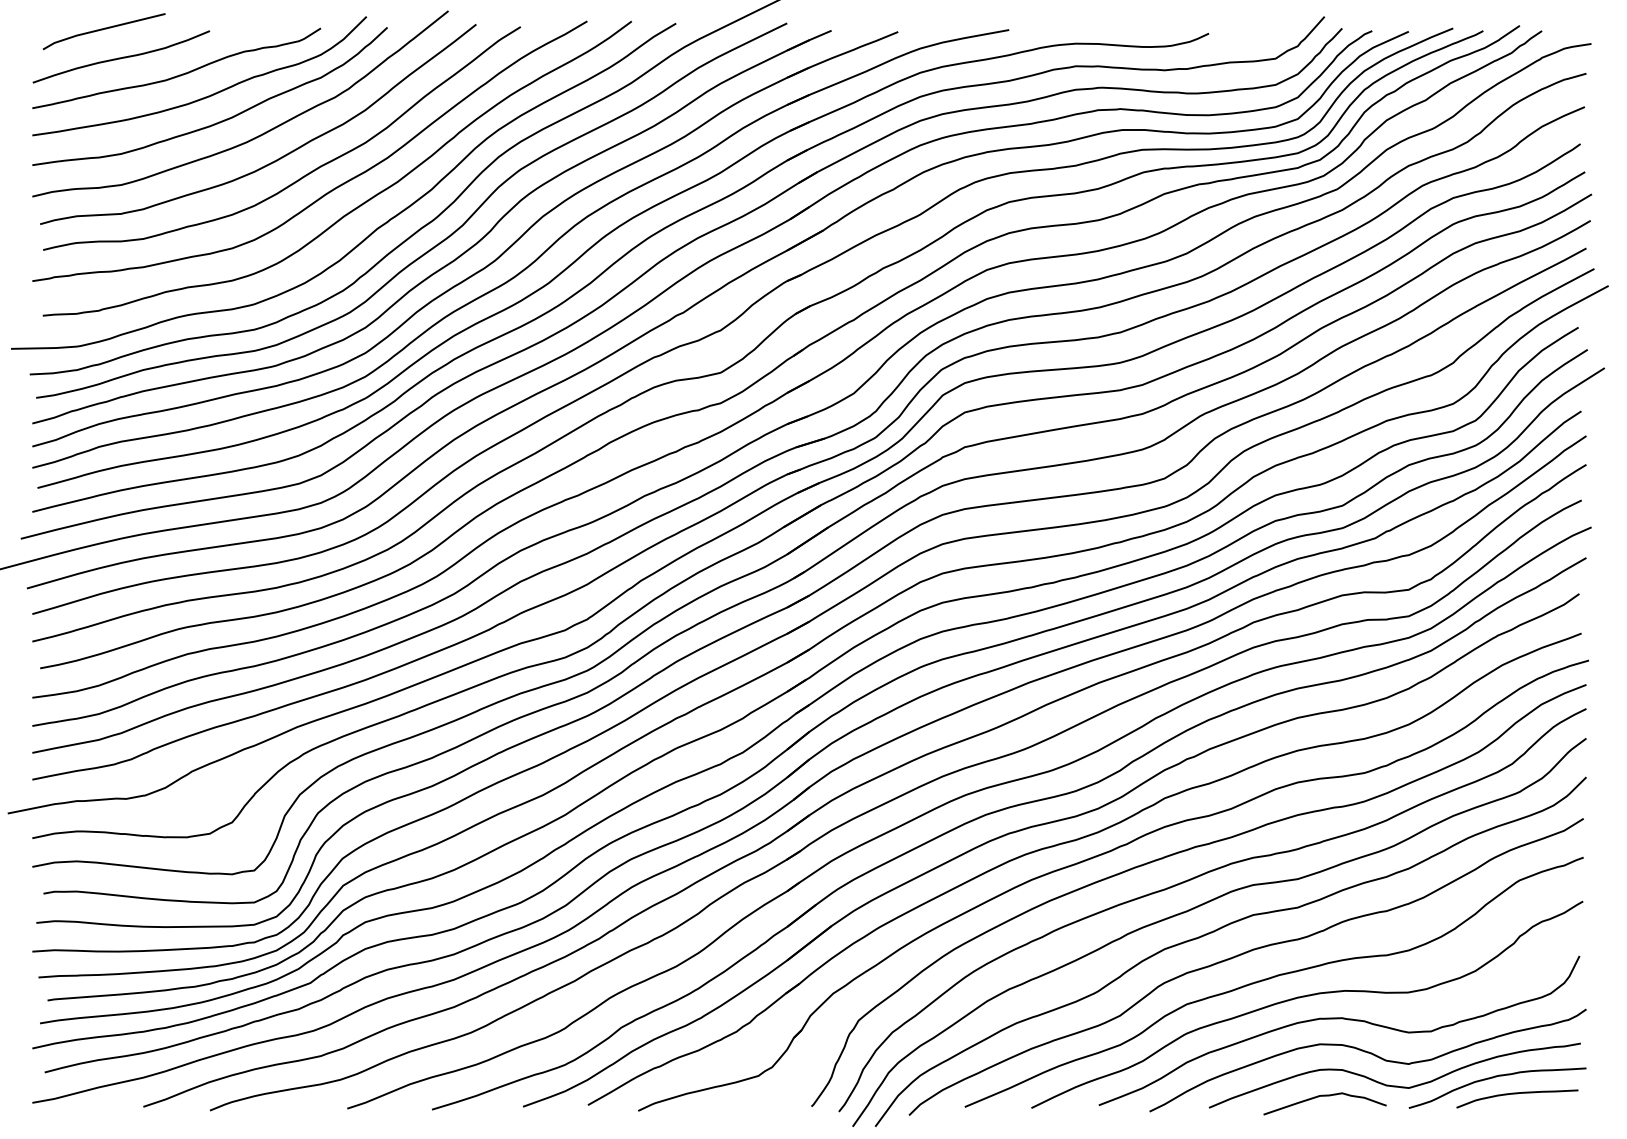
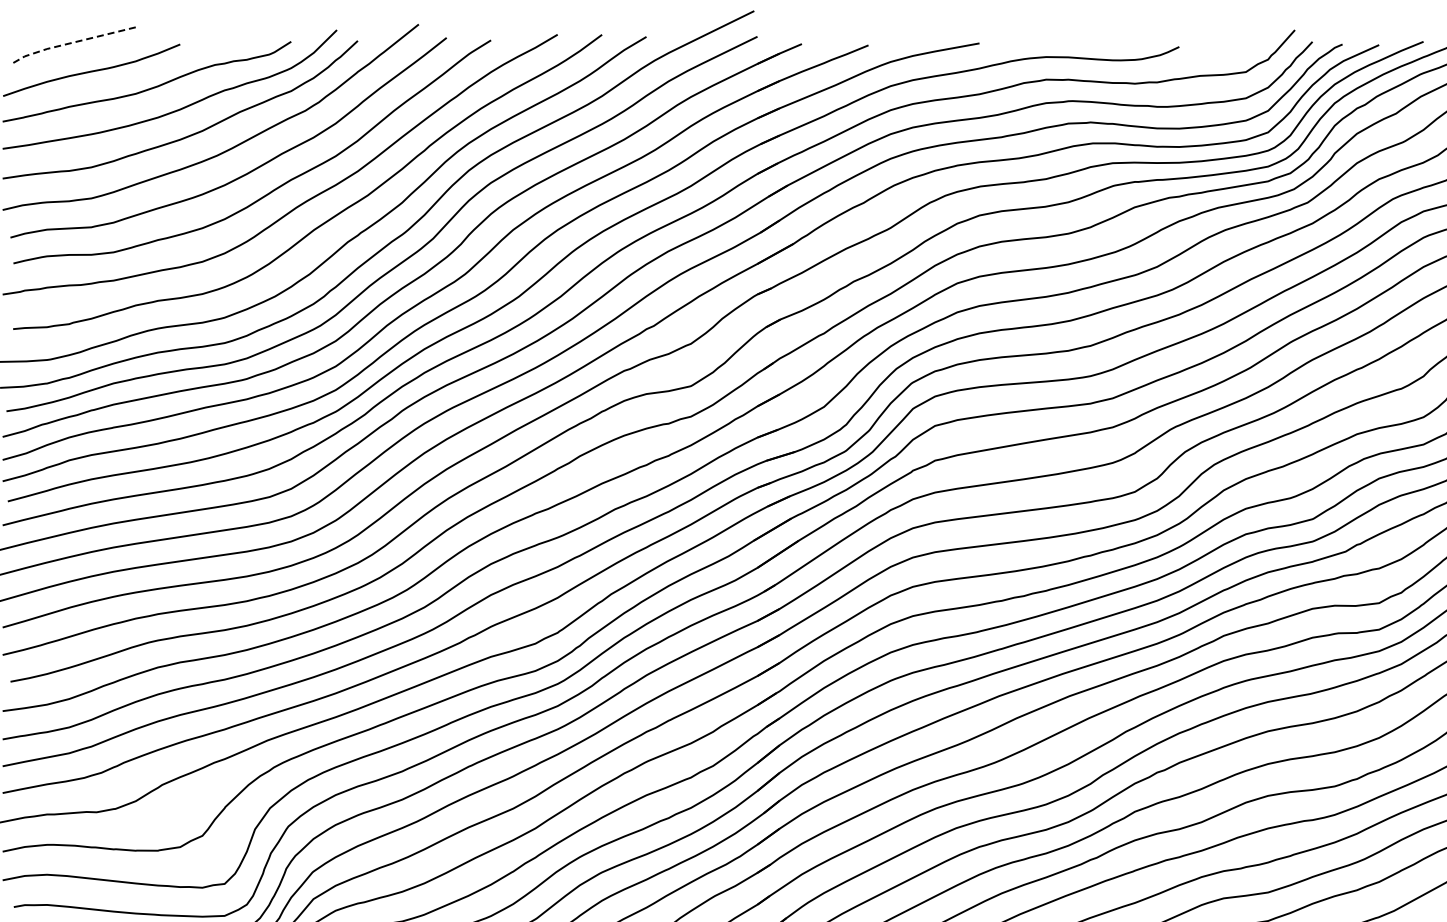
line: (101, 29) -> (71, 42), solid -> dashed

